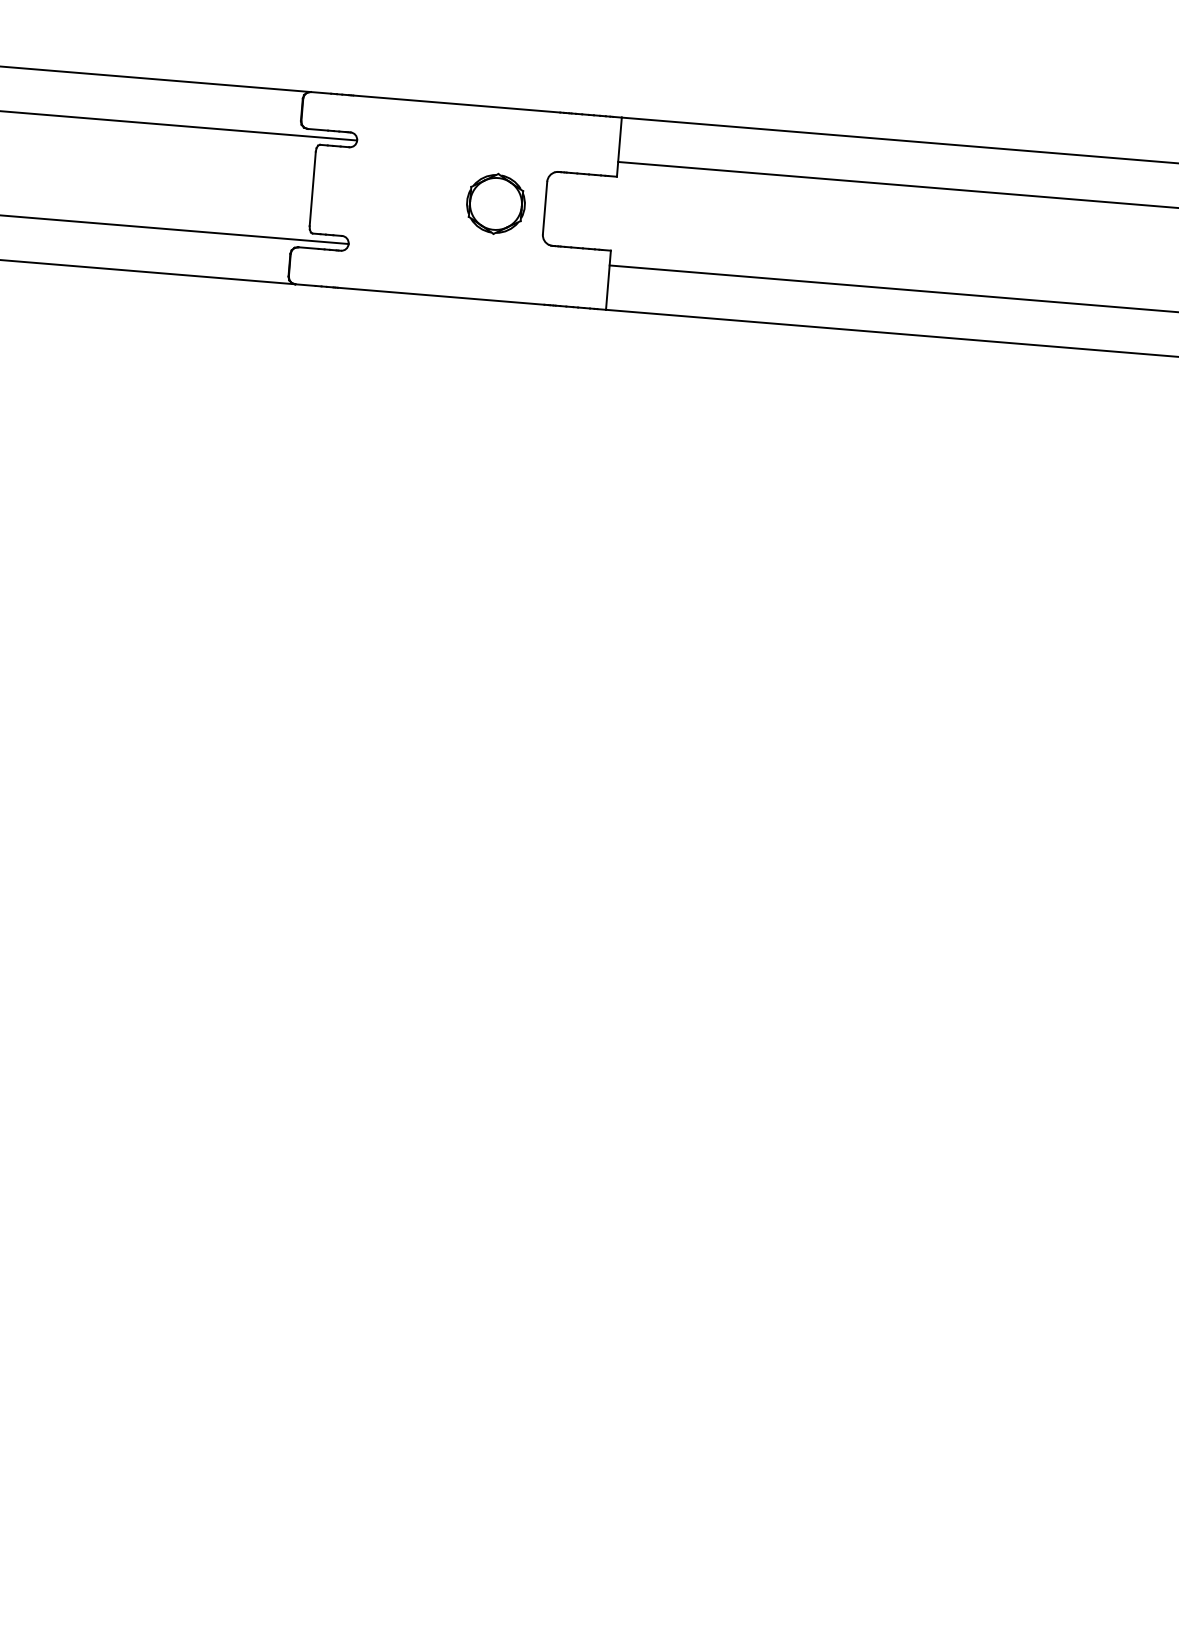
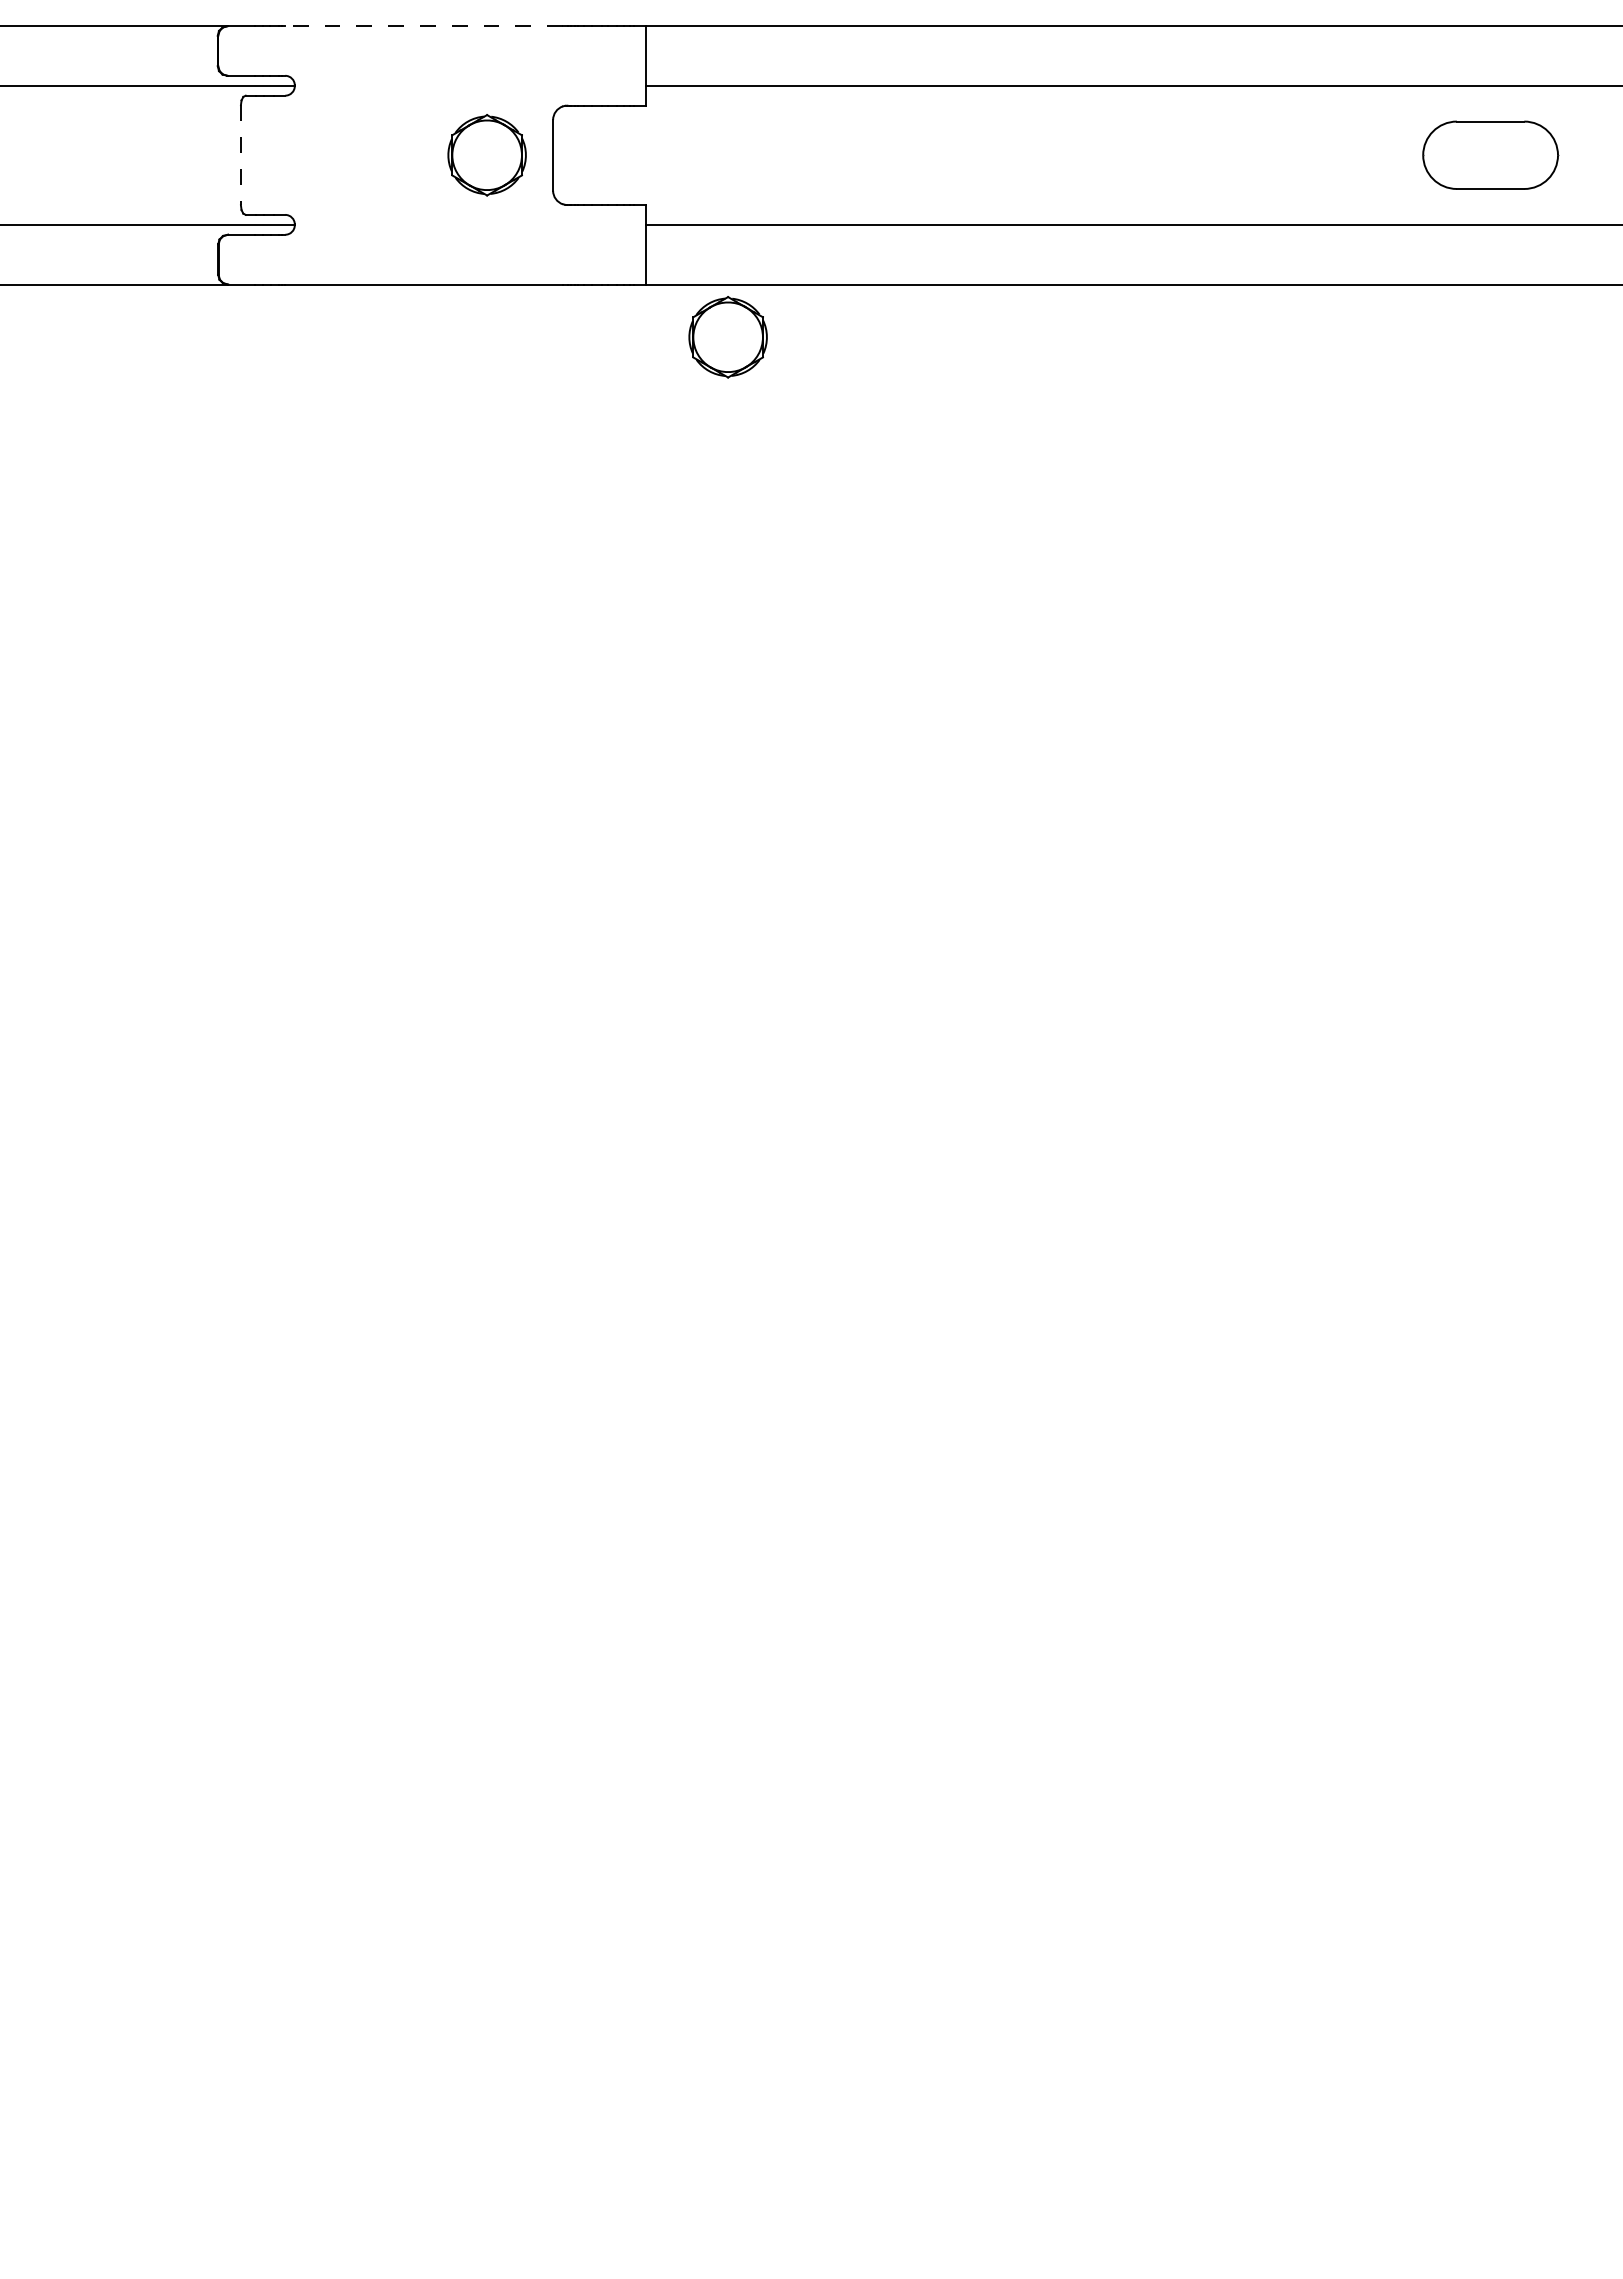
line: (456, 104) -> (423, 26), solid -> dashed
line: (312, 189) -> (240, 155), solid -> dashed
part: (663, 354) -> (727, 337), added

